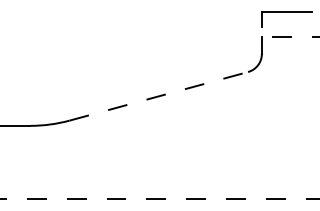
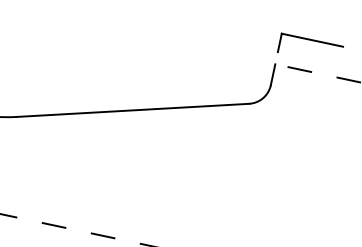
line: (159, 96) -> (133, 110), dashed -> solid

